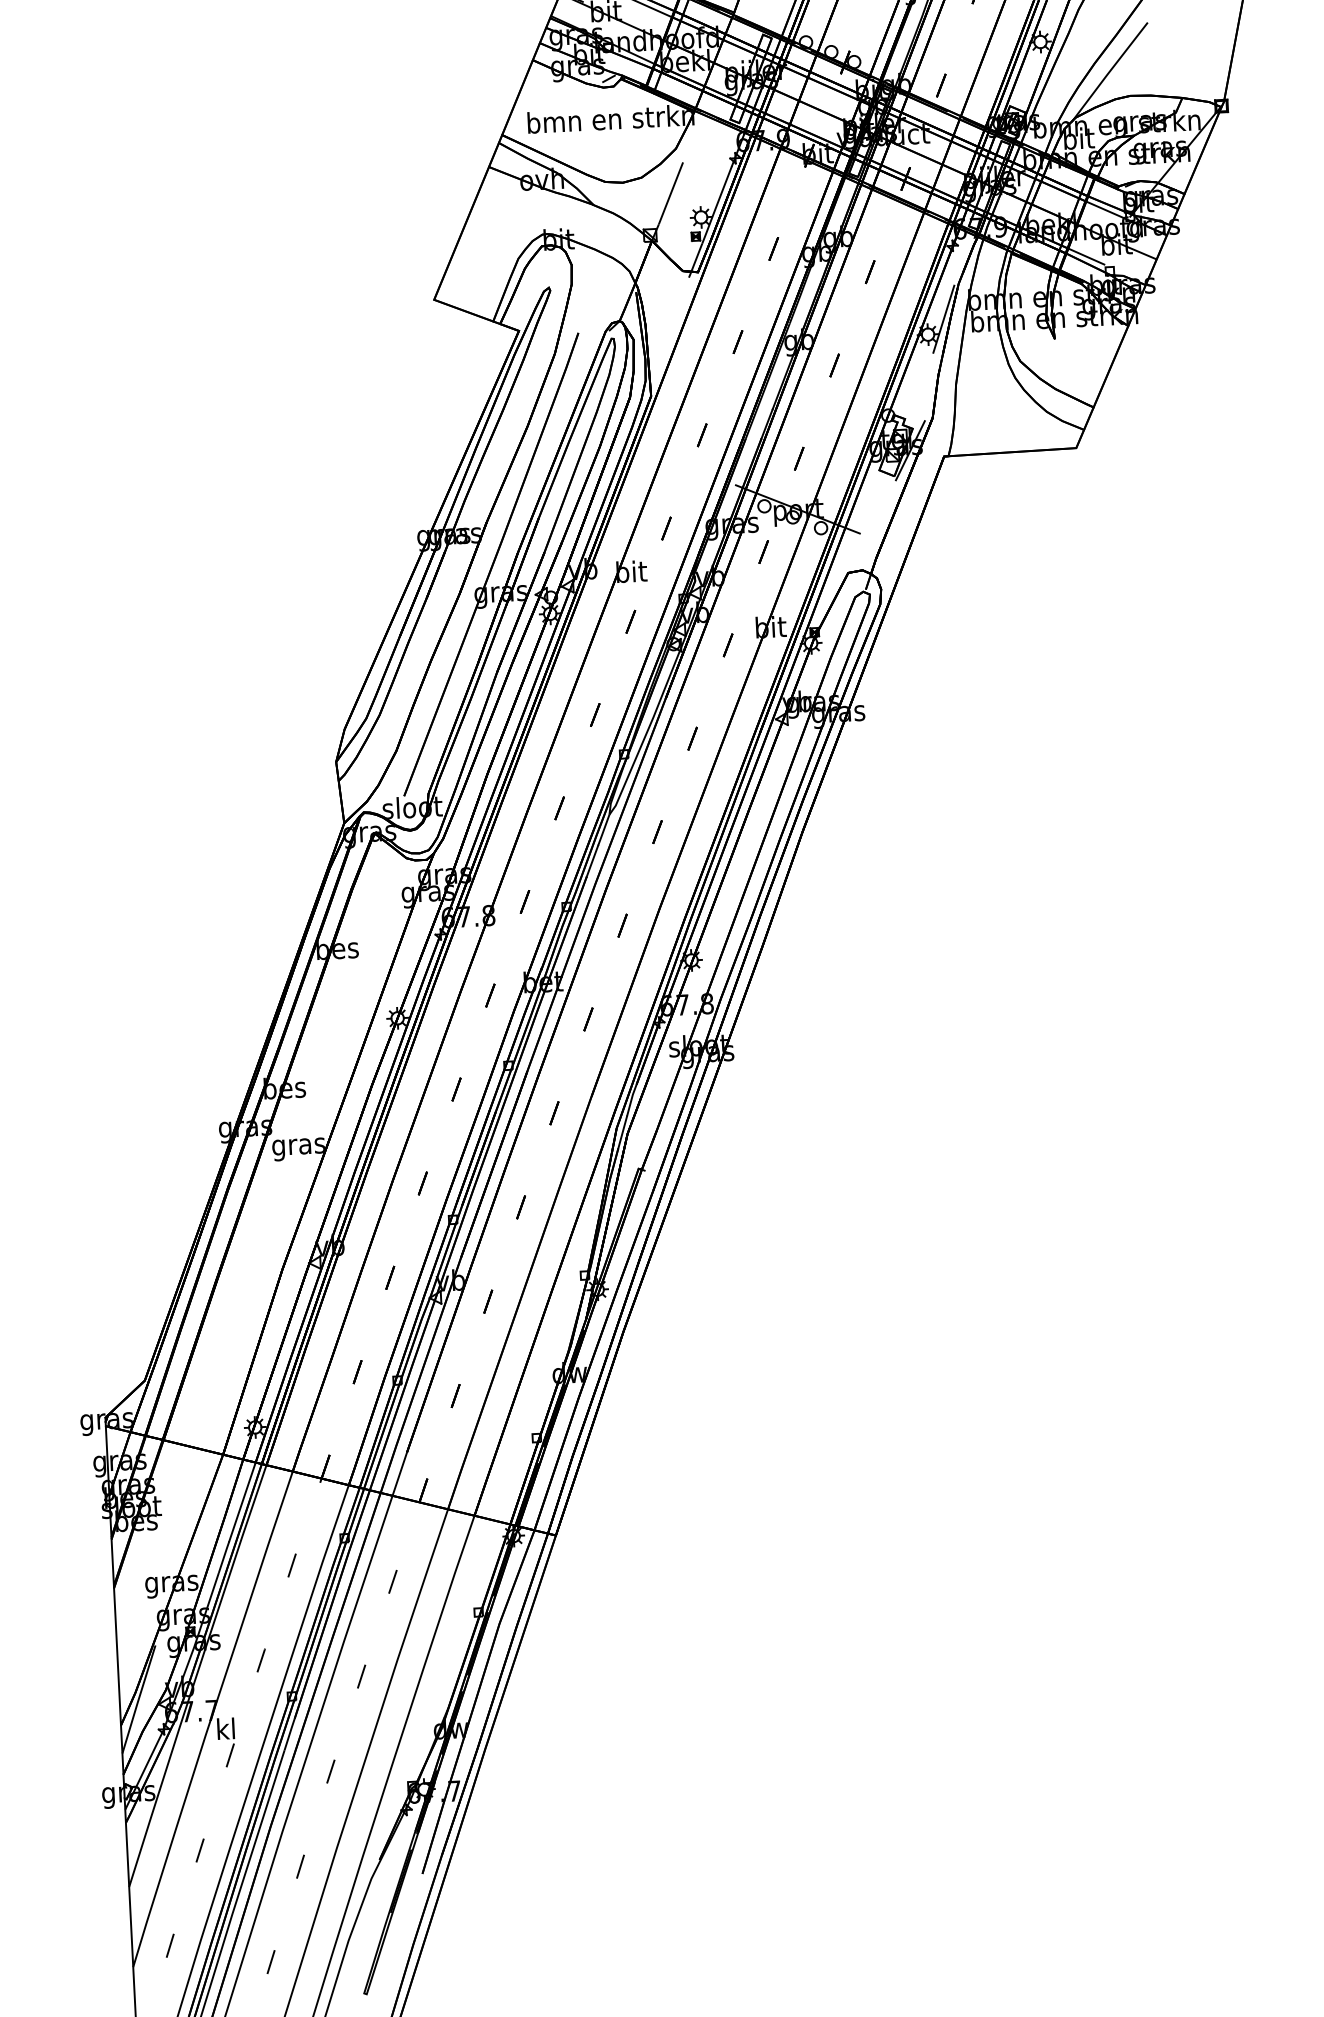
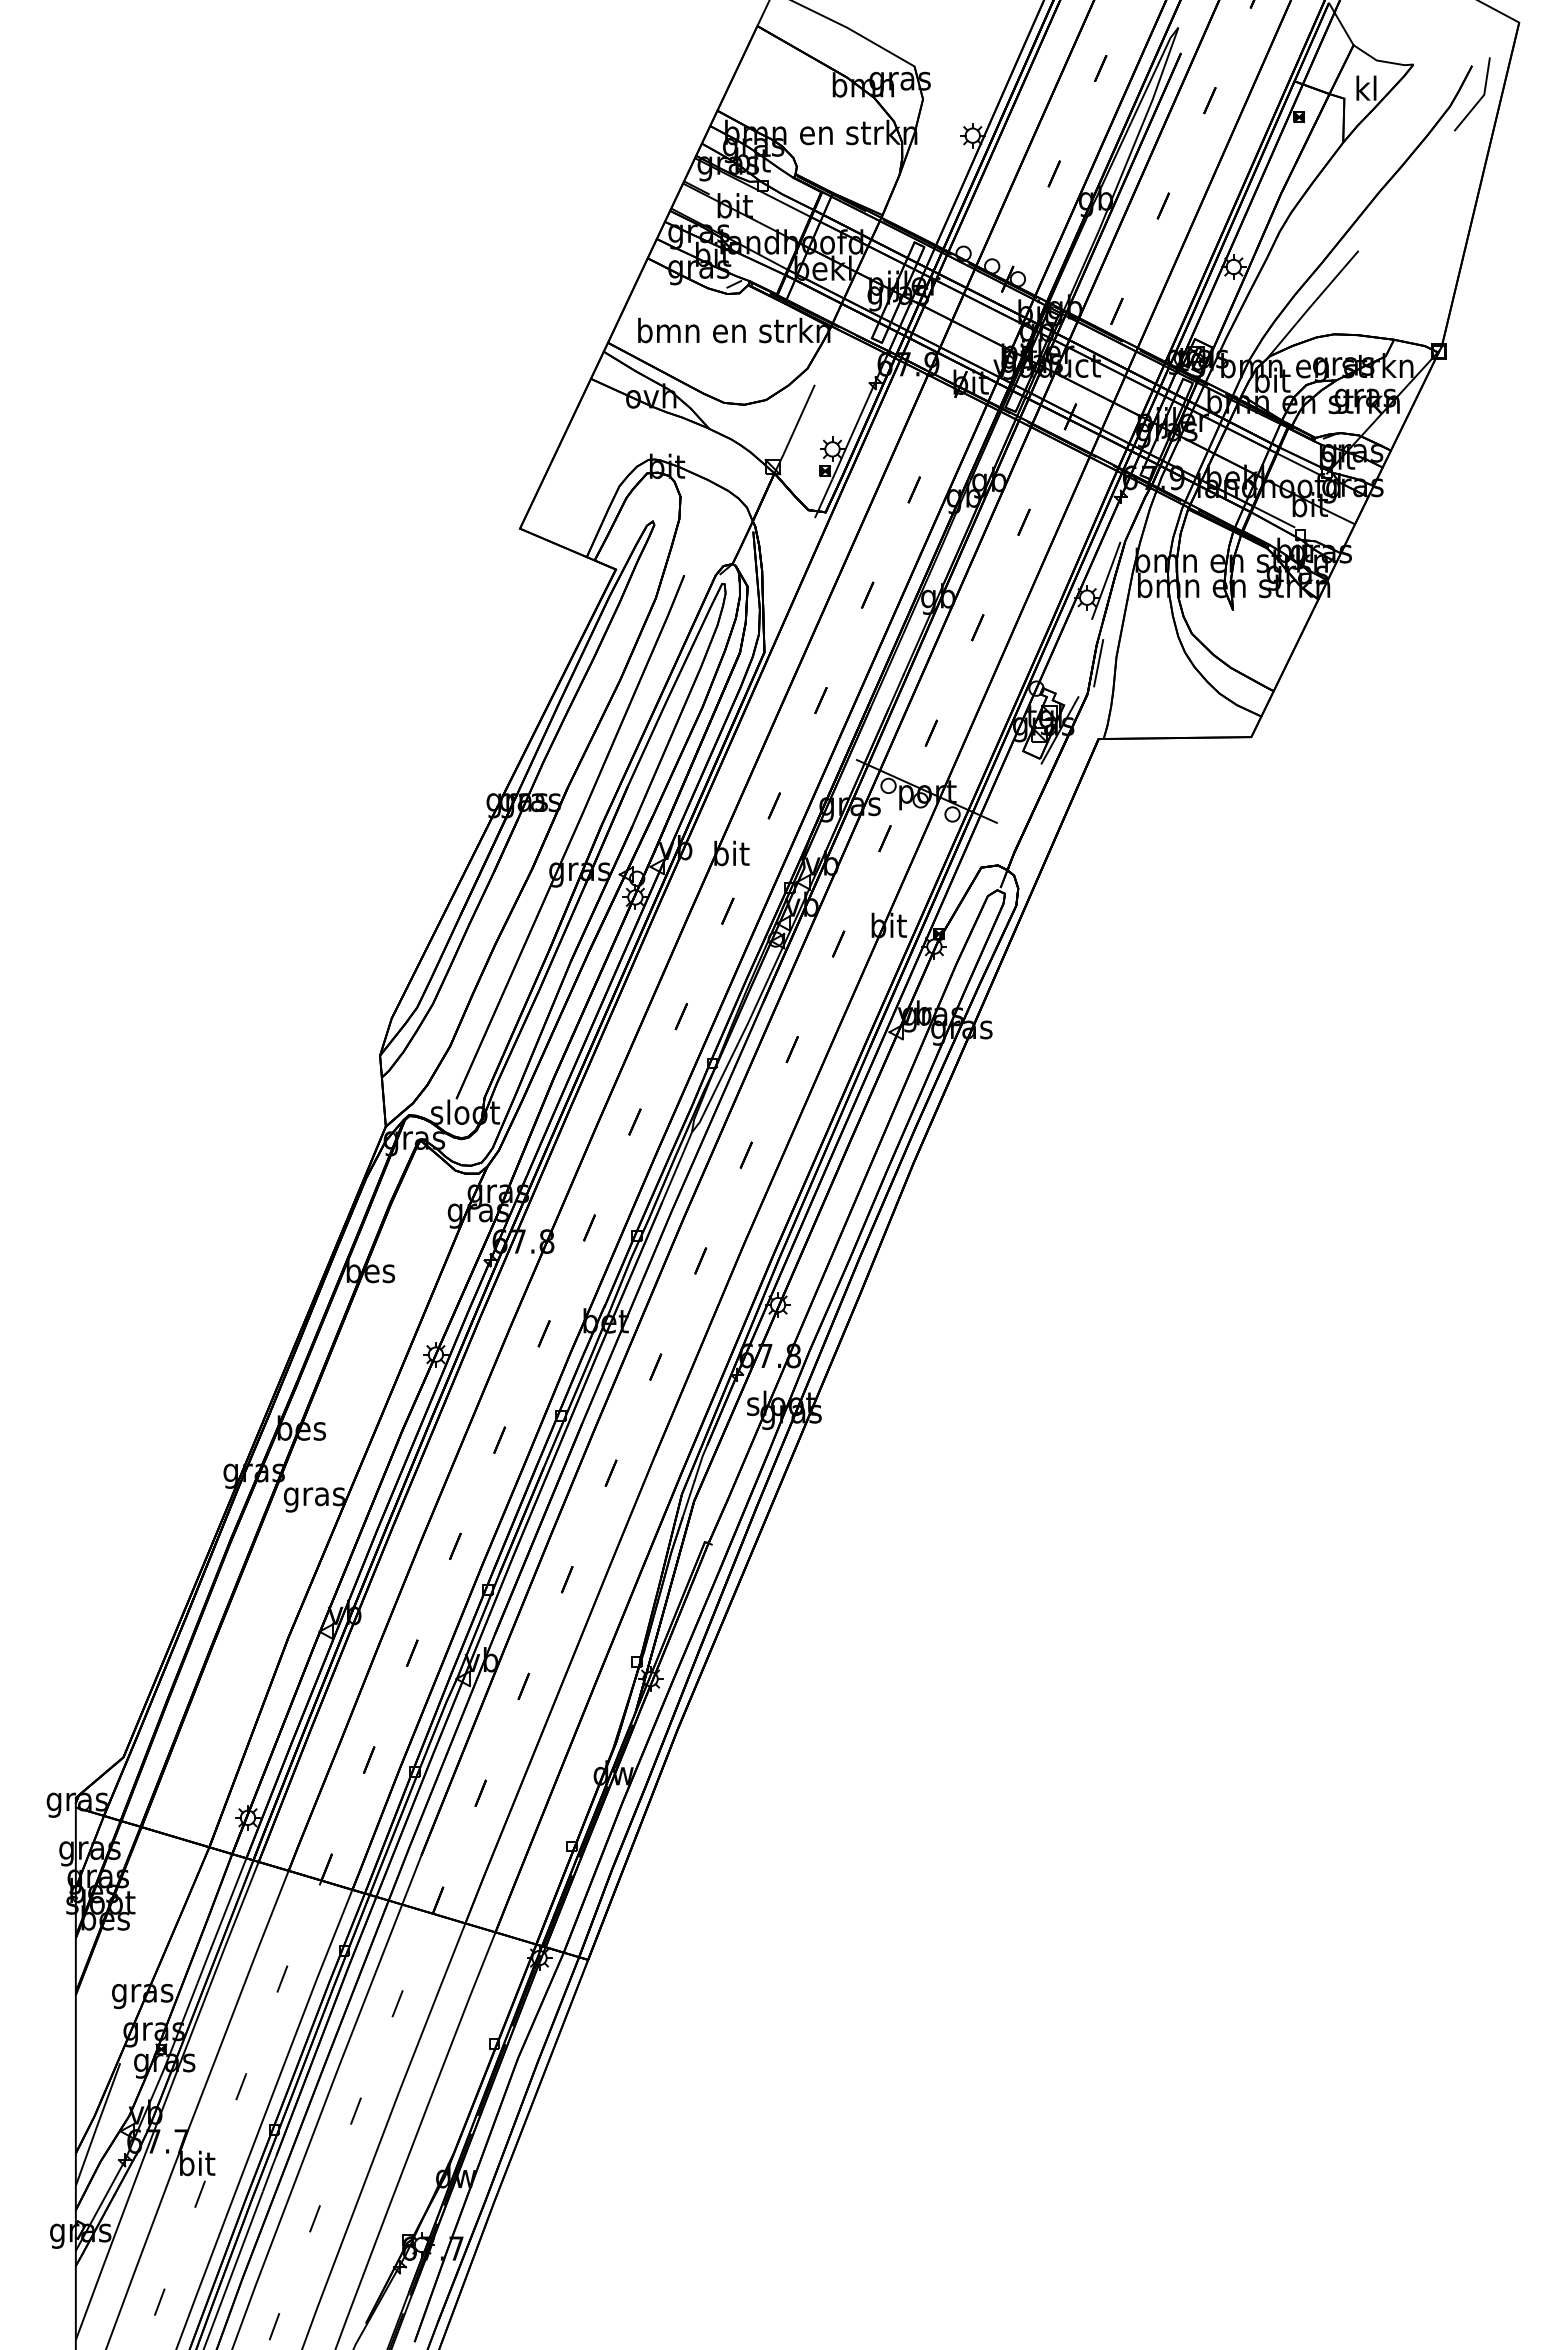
line: (940, 391) -> (1098, 663), added
text: (226, 1728) -> (197, 2163), kl -> bit

